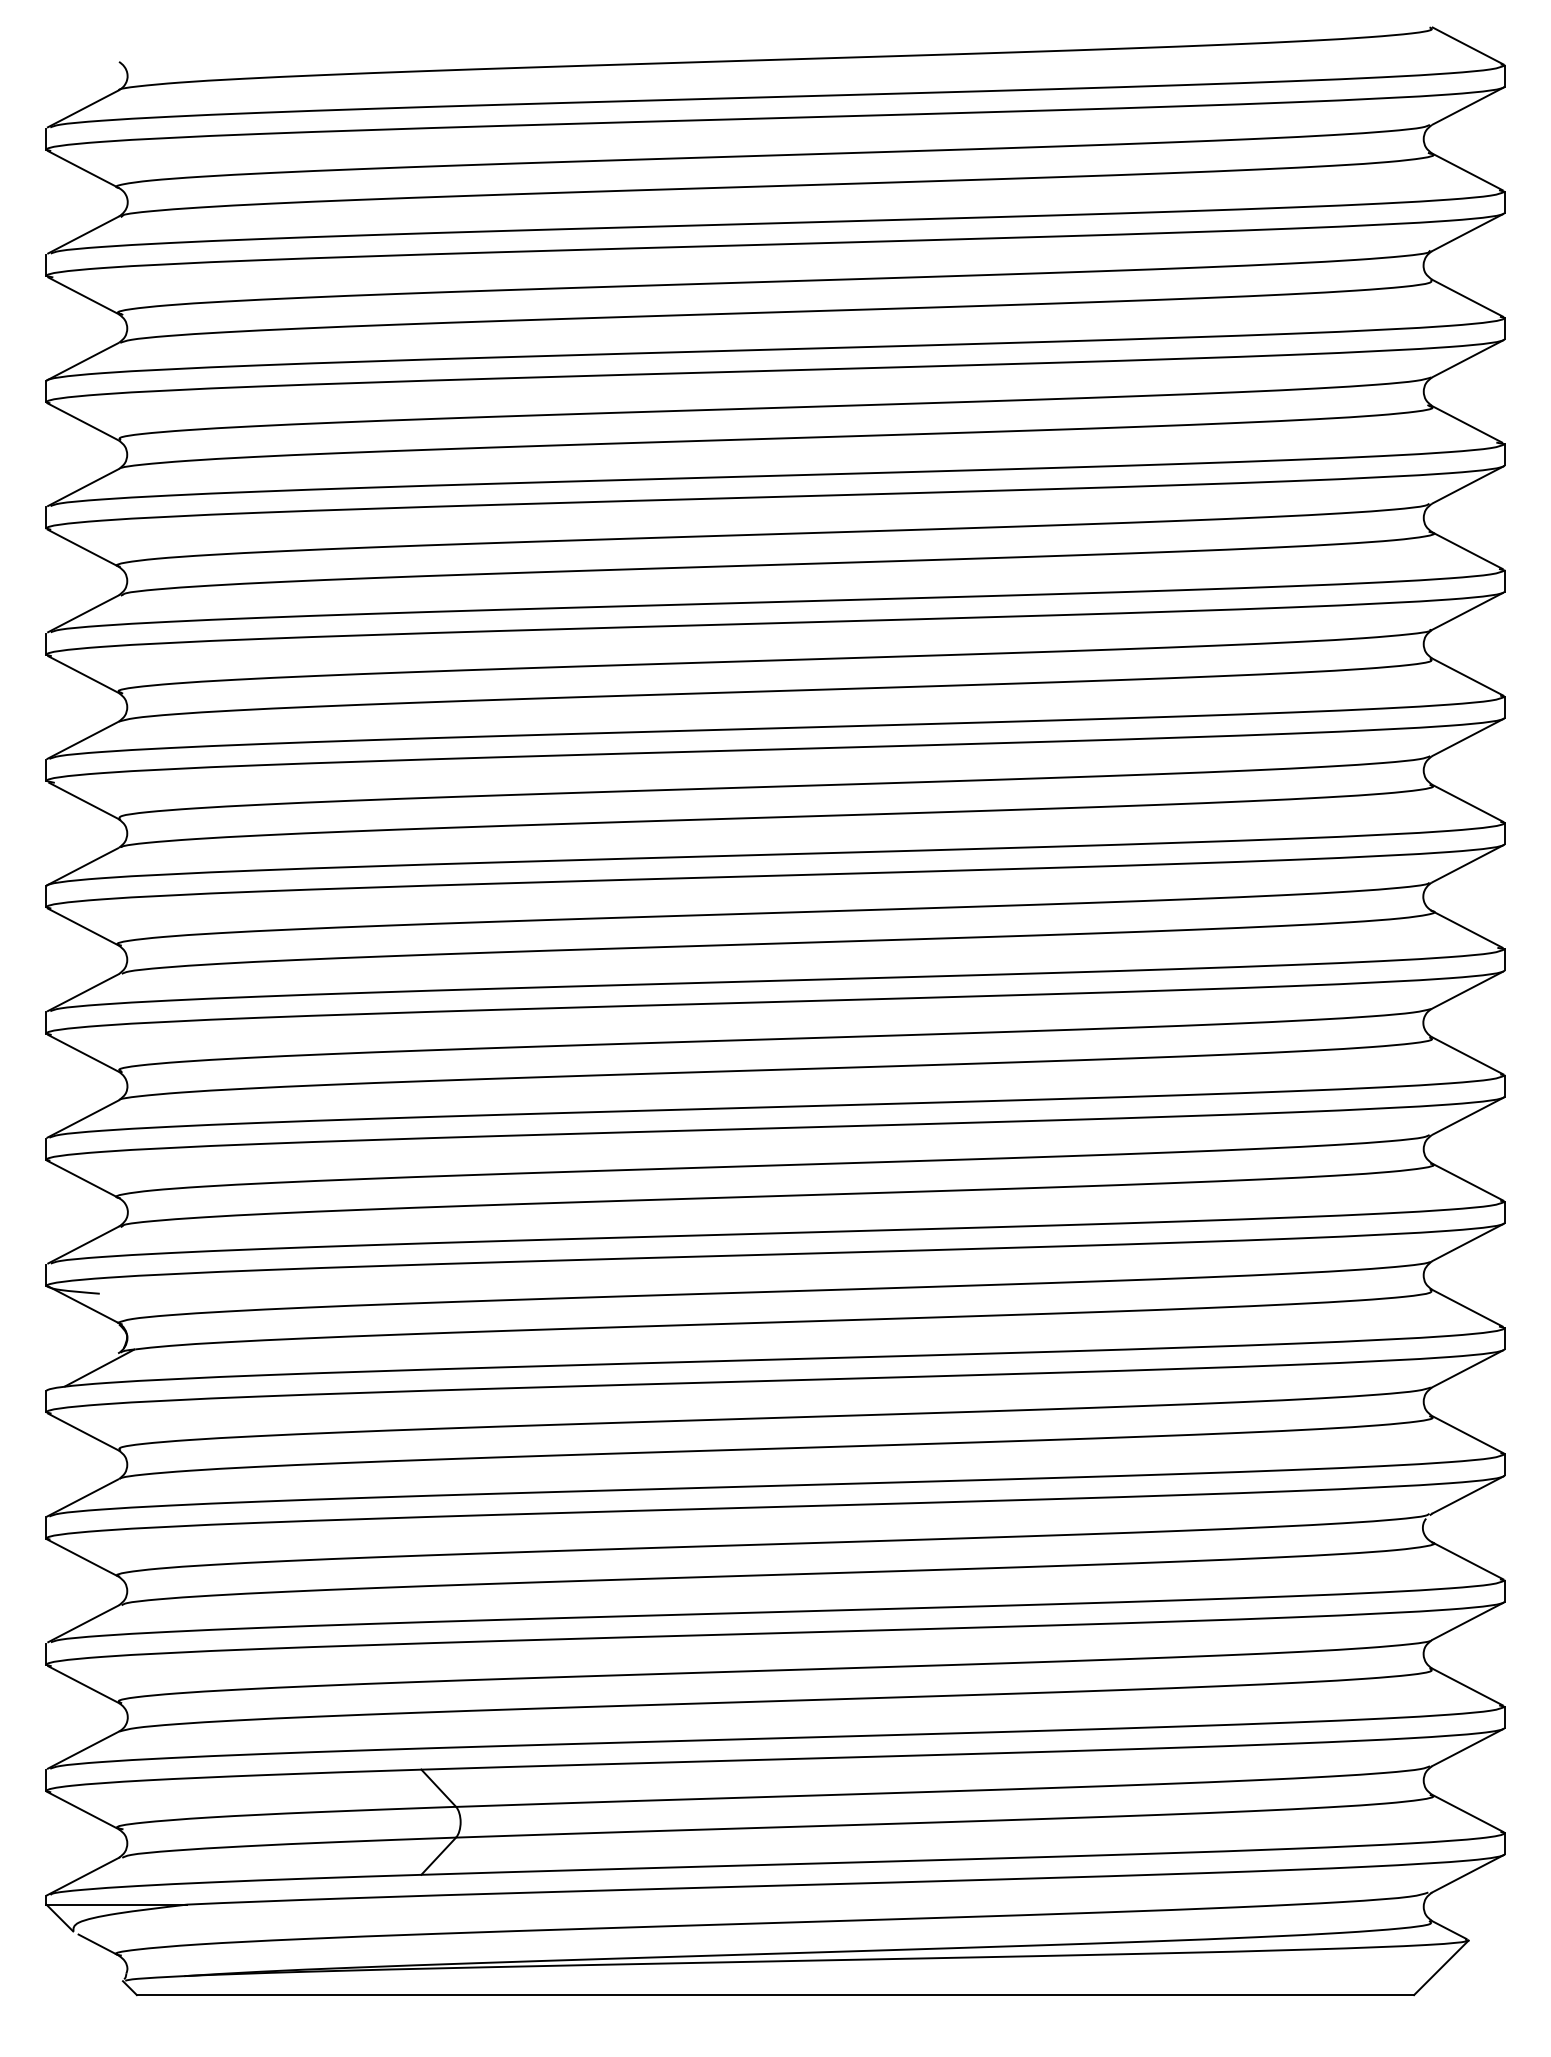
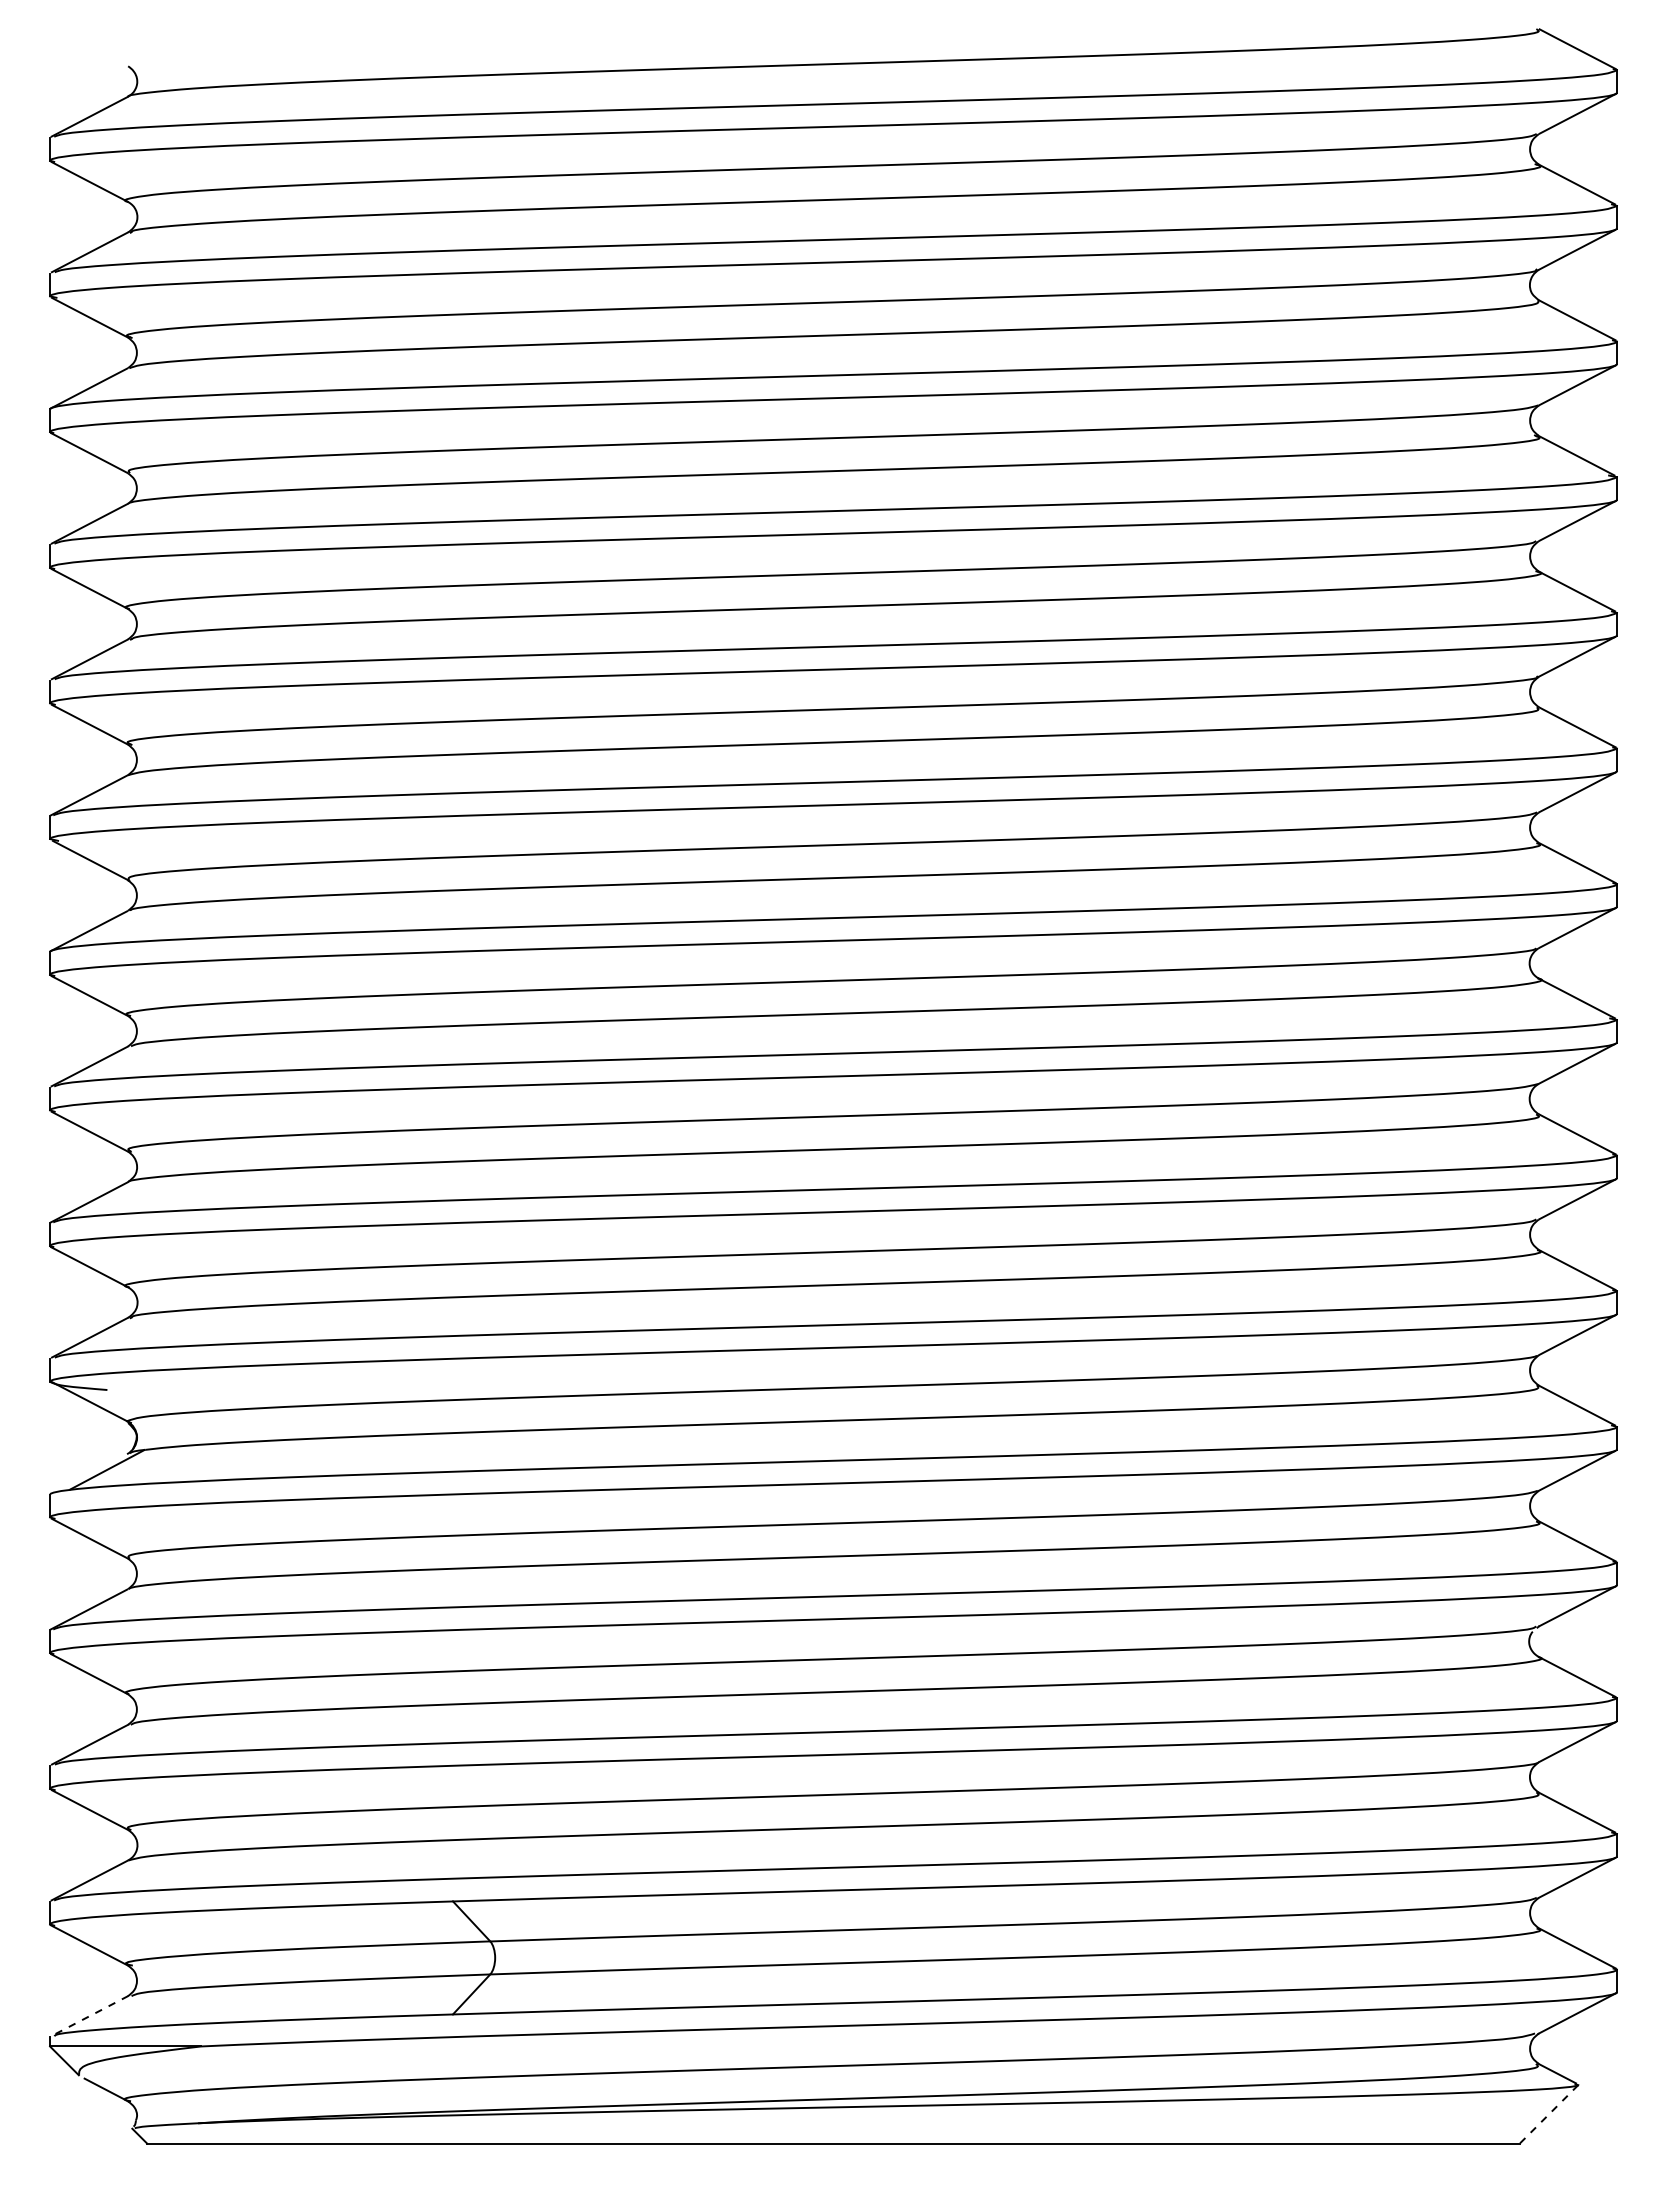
line: (83, 1876) -> (89, 2016), solid -> dashed
line: (1440, 1967) -> (1548, 2114), solid -> dashed

